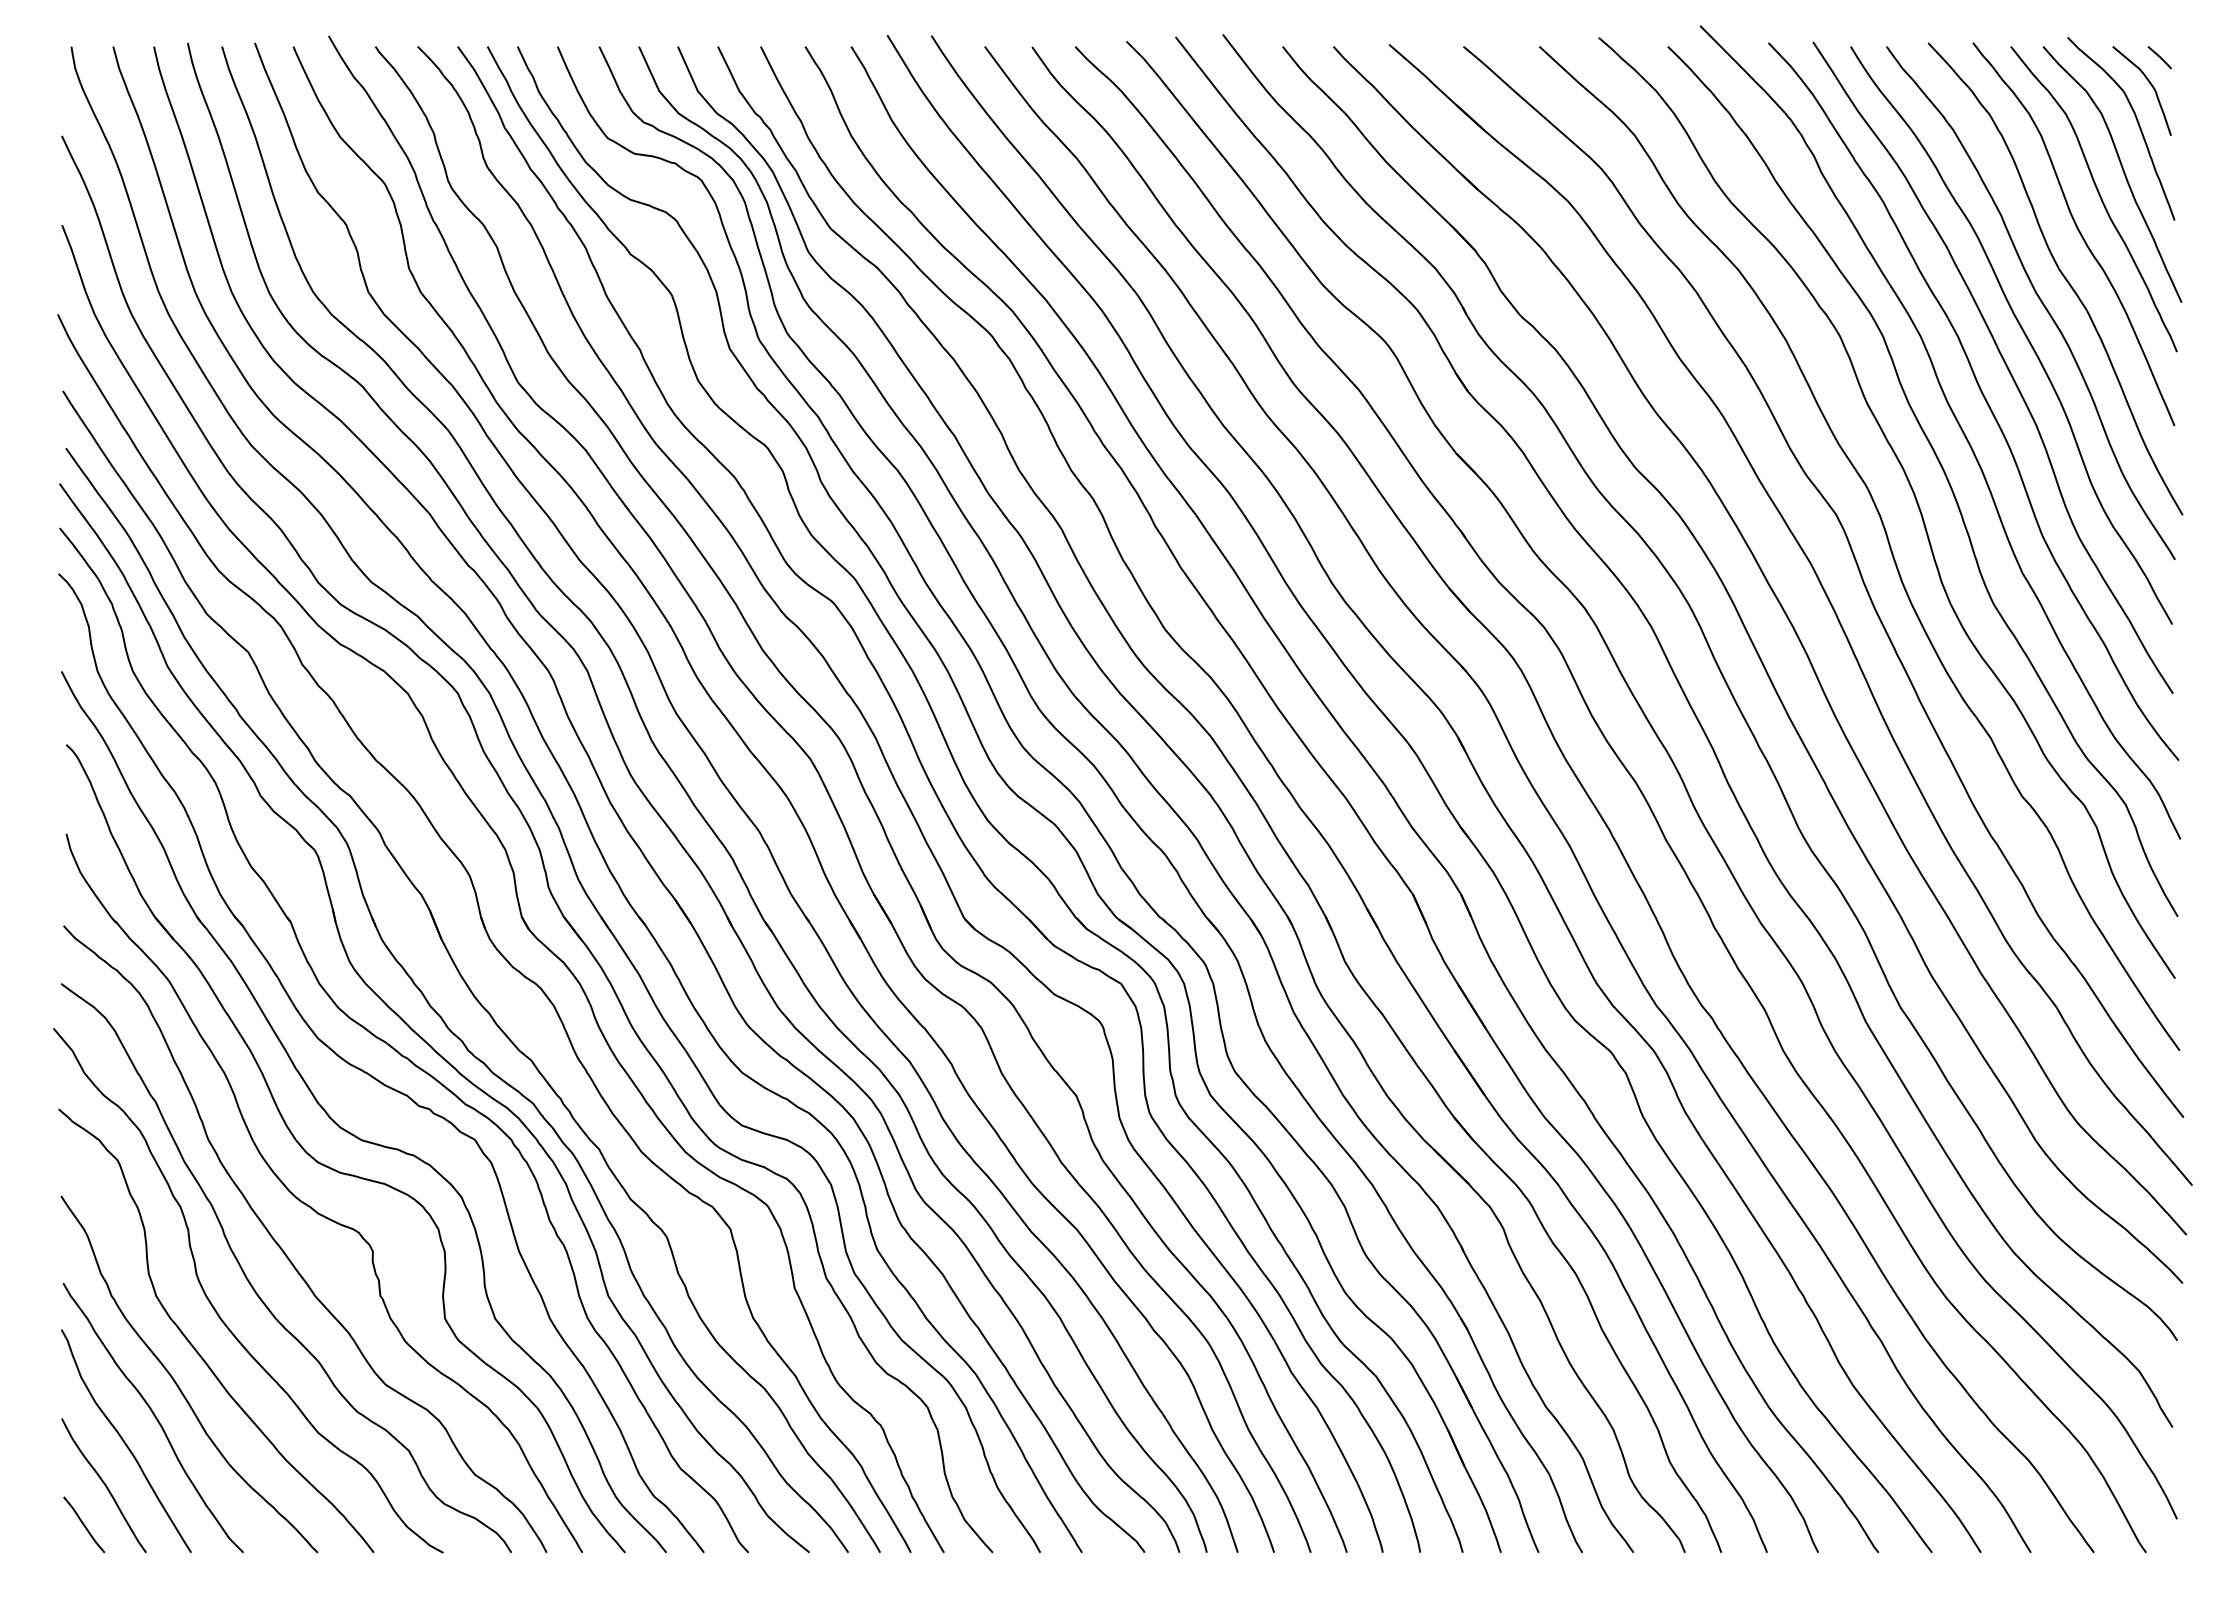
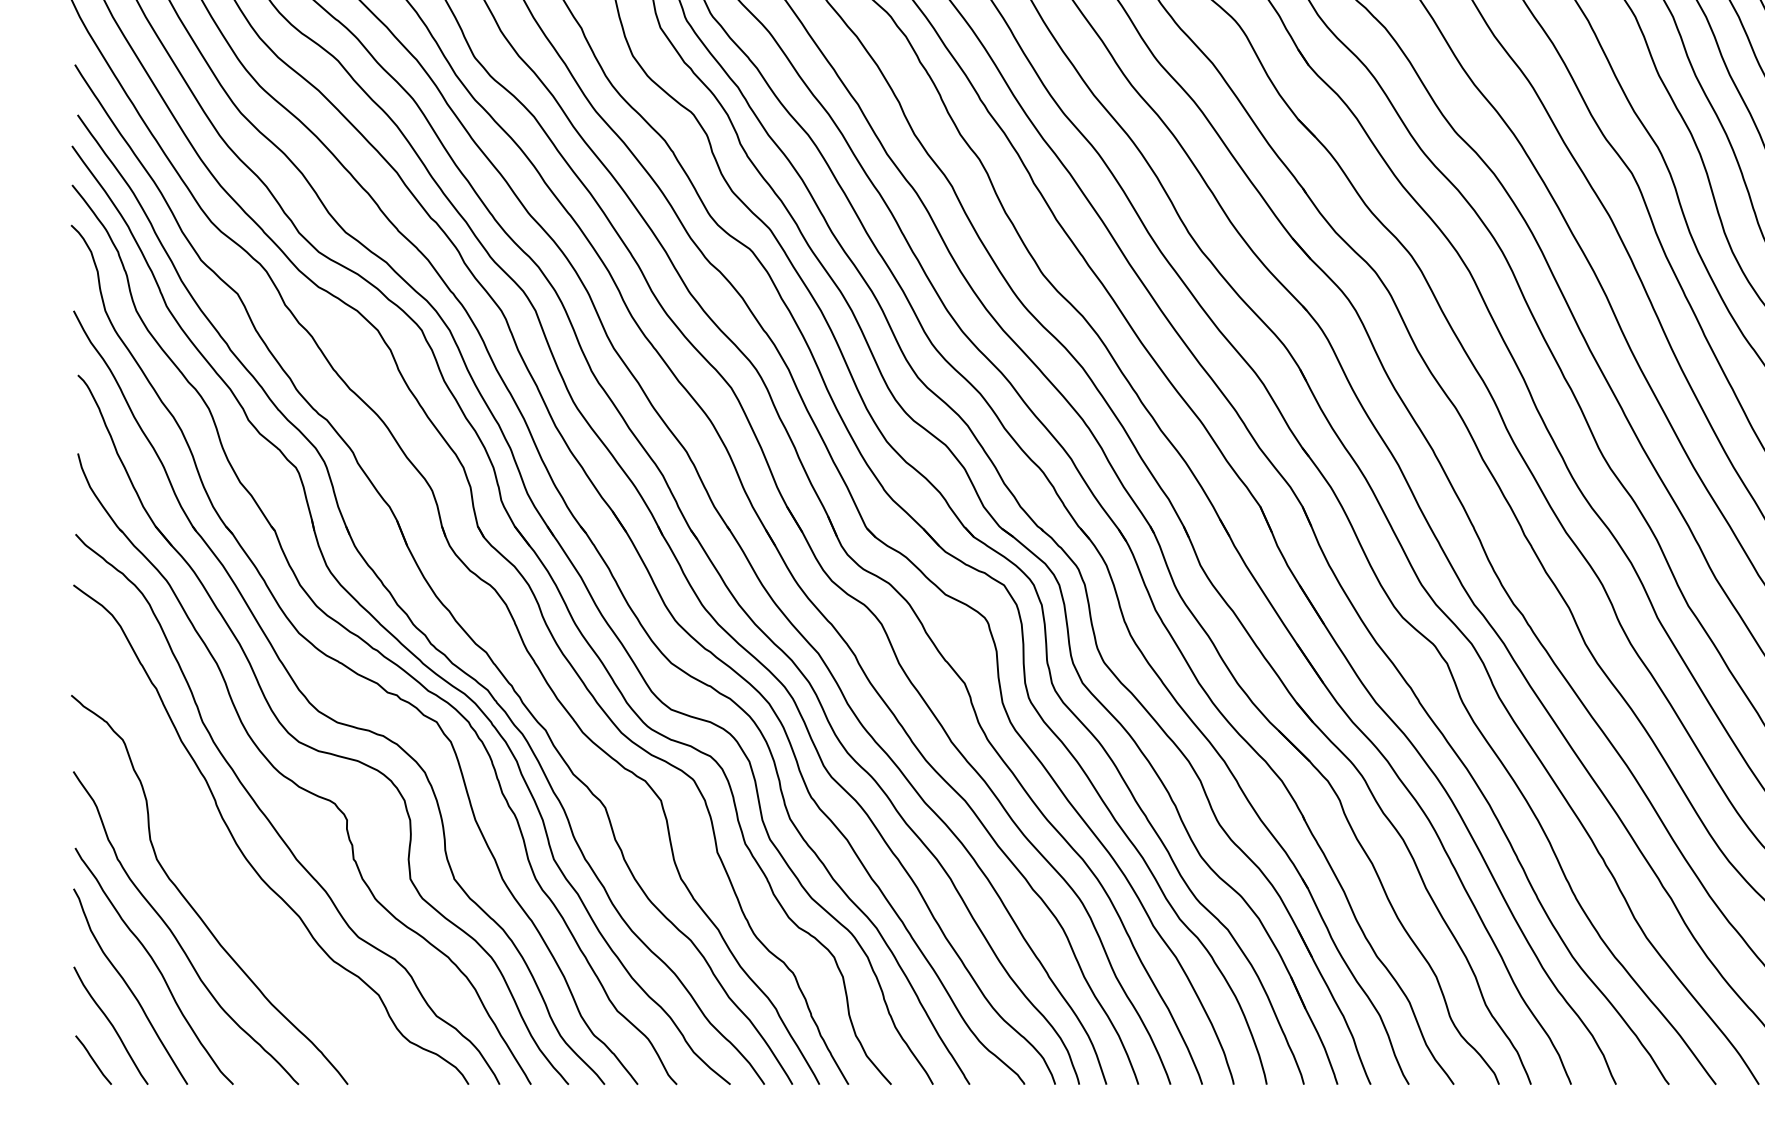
curve: (217, 1311) -> (210, 872), removed

